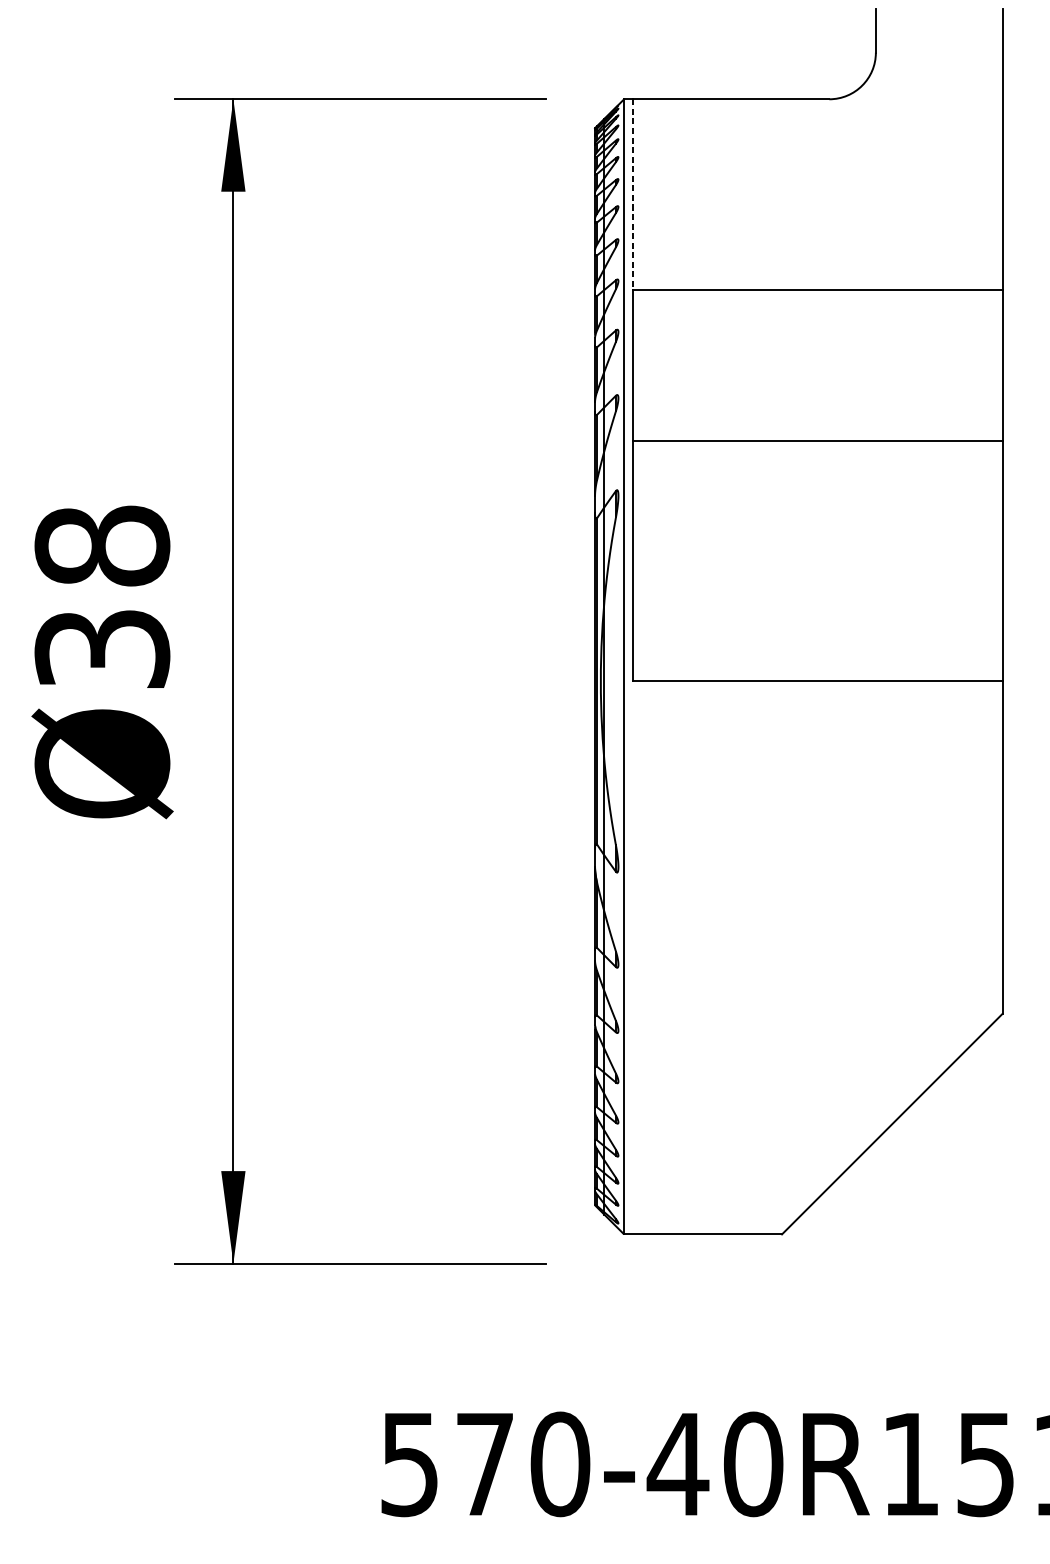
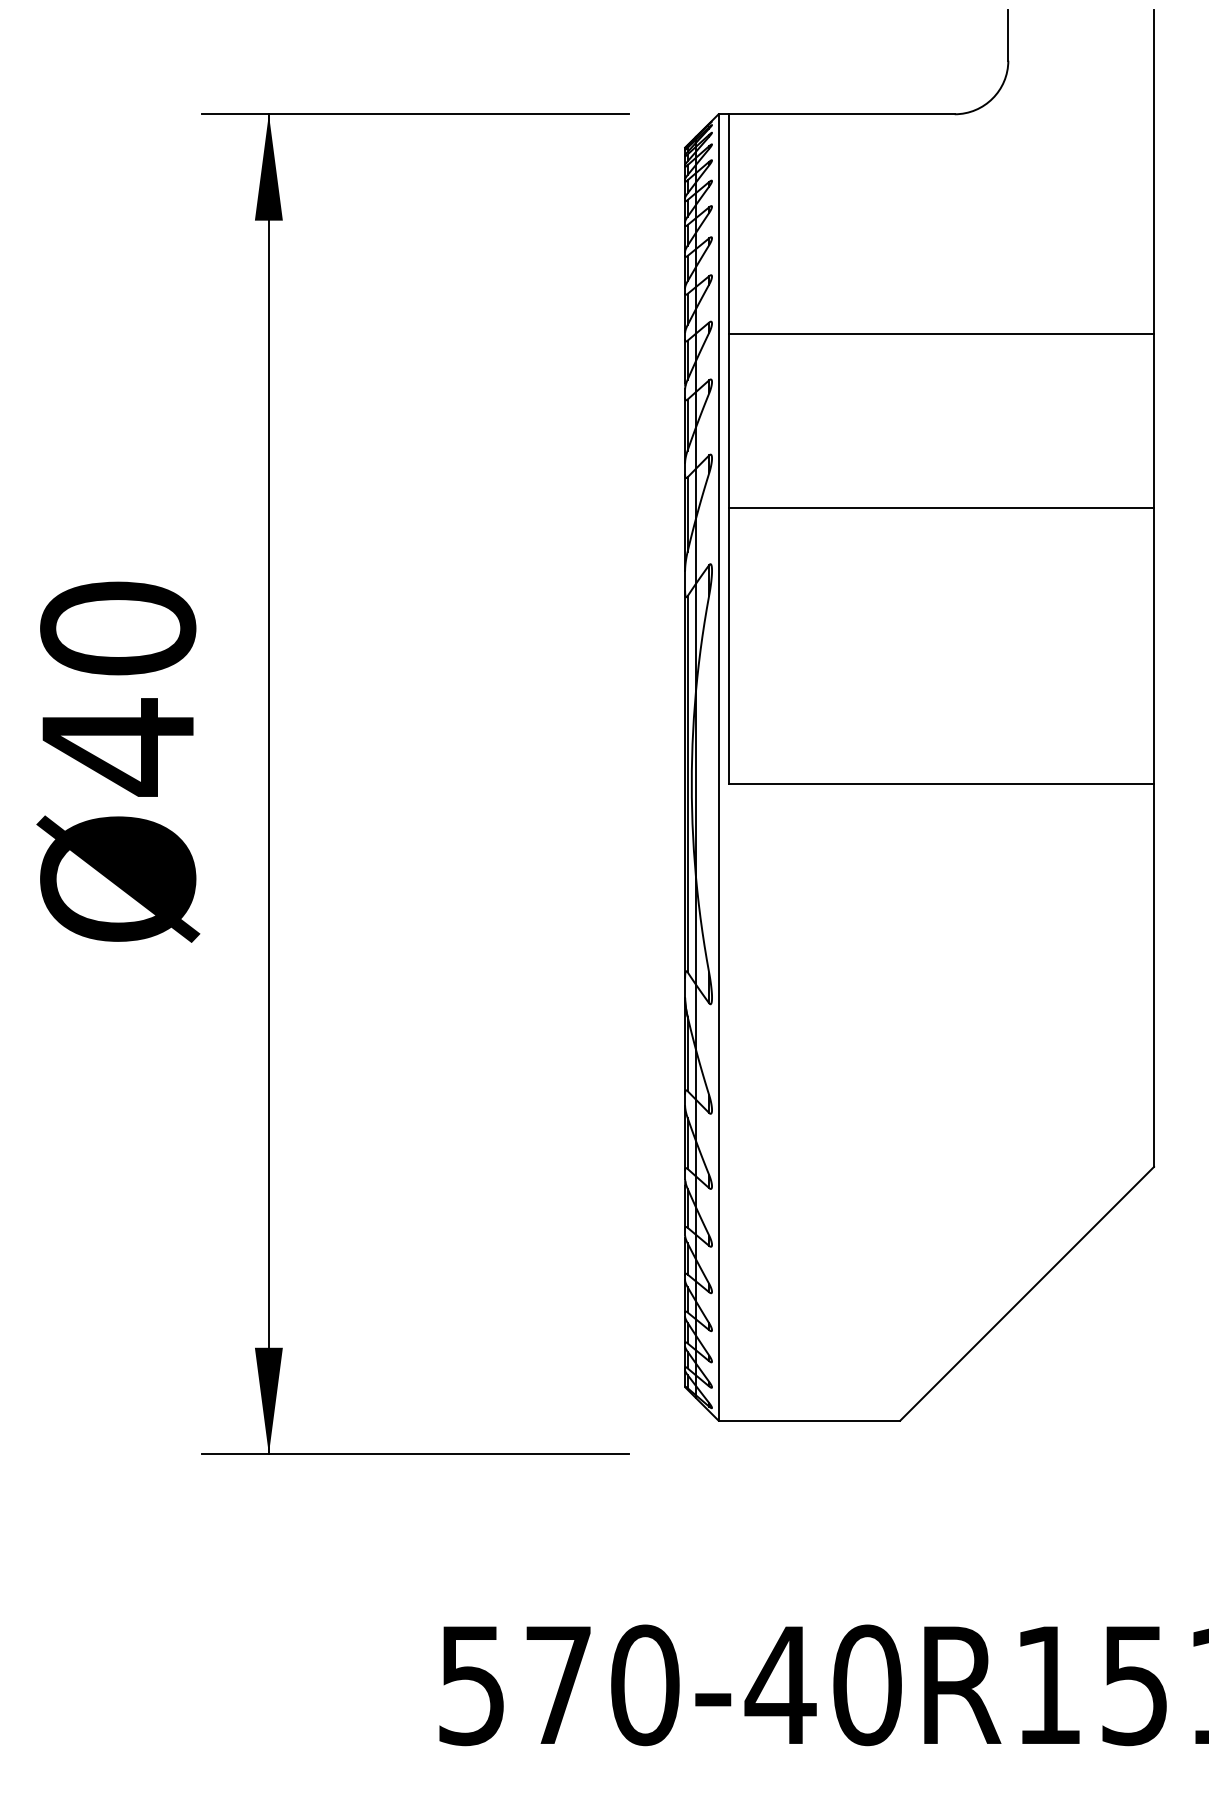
line: (632, 194) -> (728, 223), dashed -> solid
text: (102, 598) -> (118, 688), Ø38 -> Ø40

